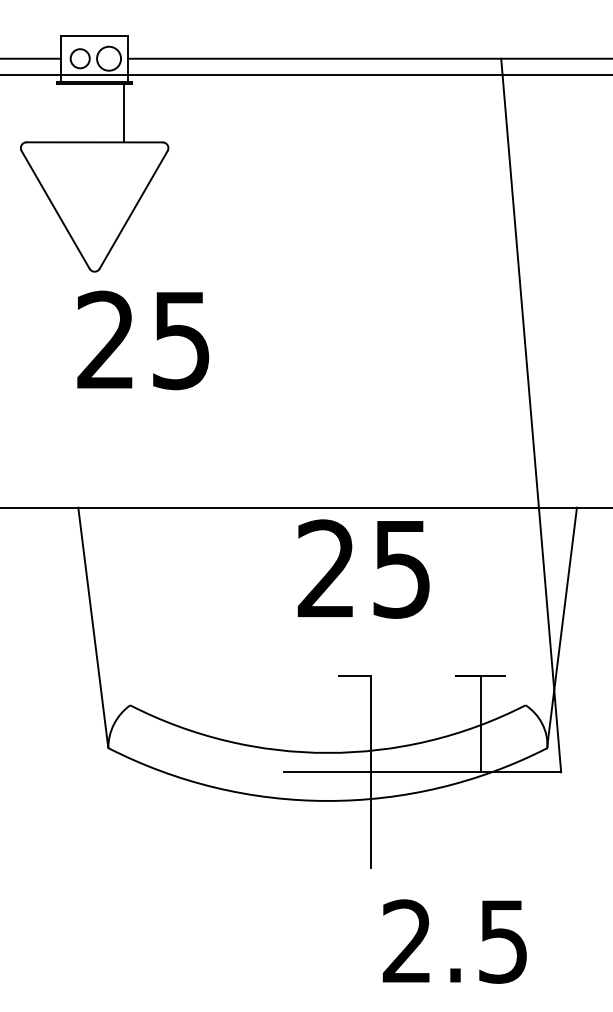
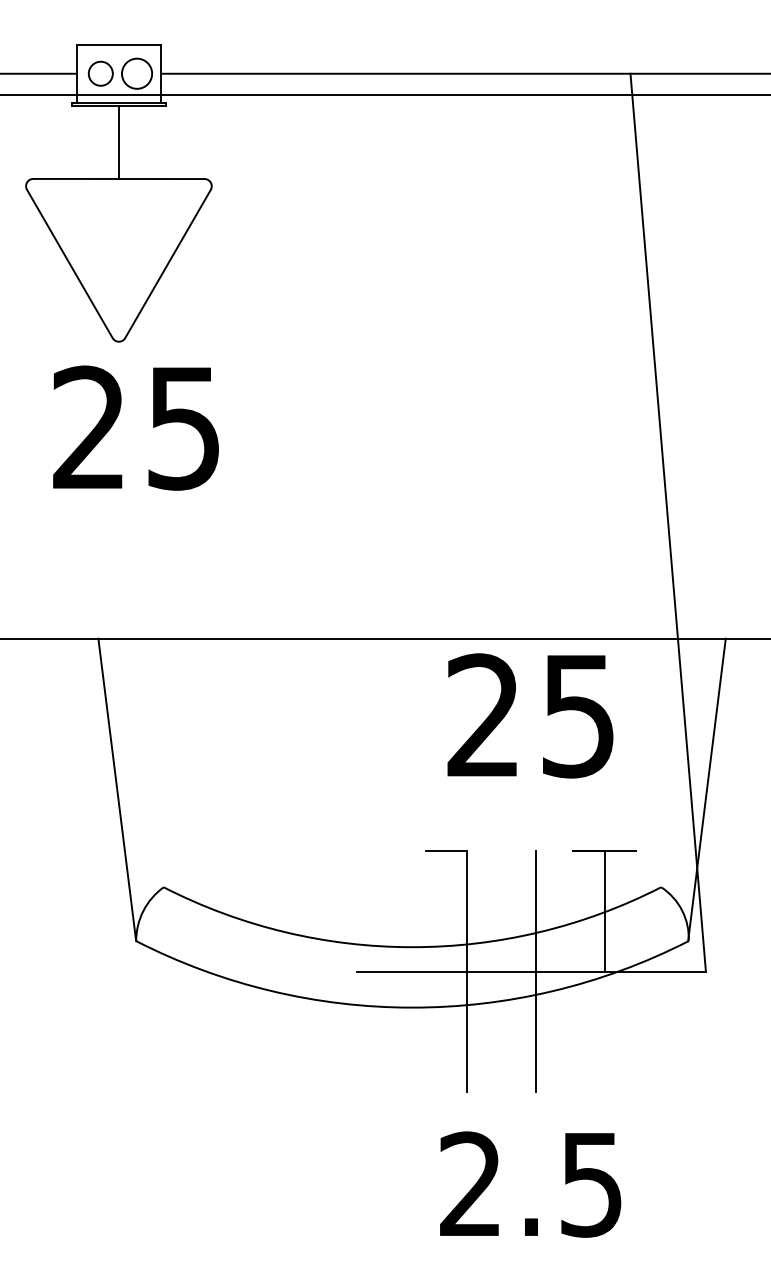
line: (123, 113) -> (118, 142), moved
text: (143, 340) -> (136, 428), moved
text: (363, 568) -> (530, 715), moved
line: (425, 772) -> (535, 971), added
text: (454, 941) -> (530, 1184), moved

